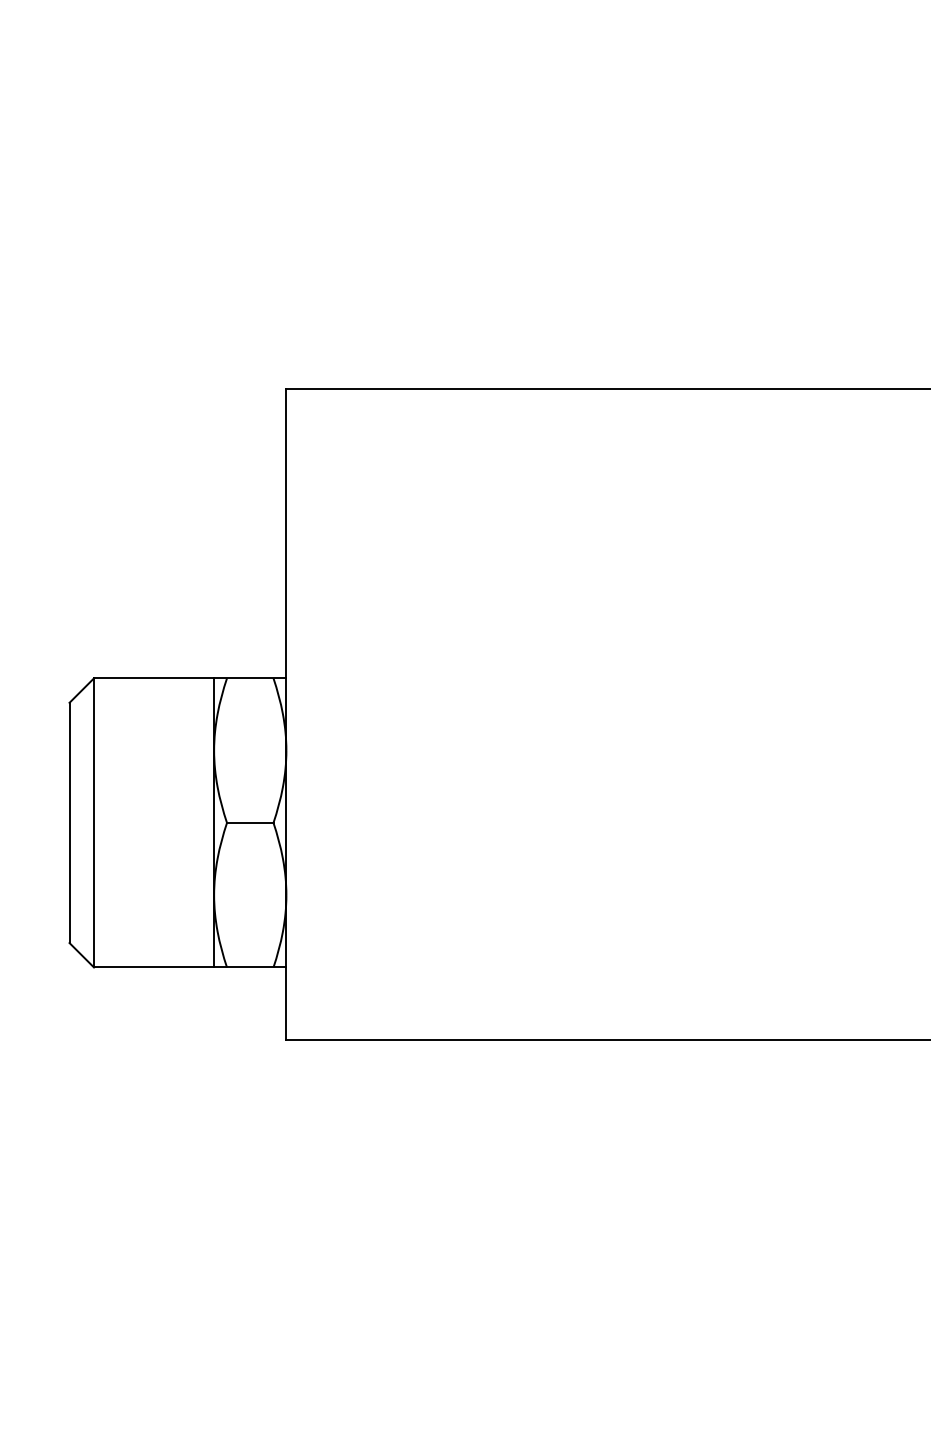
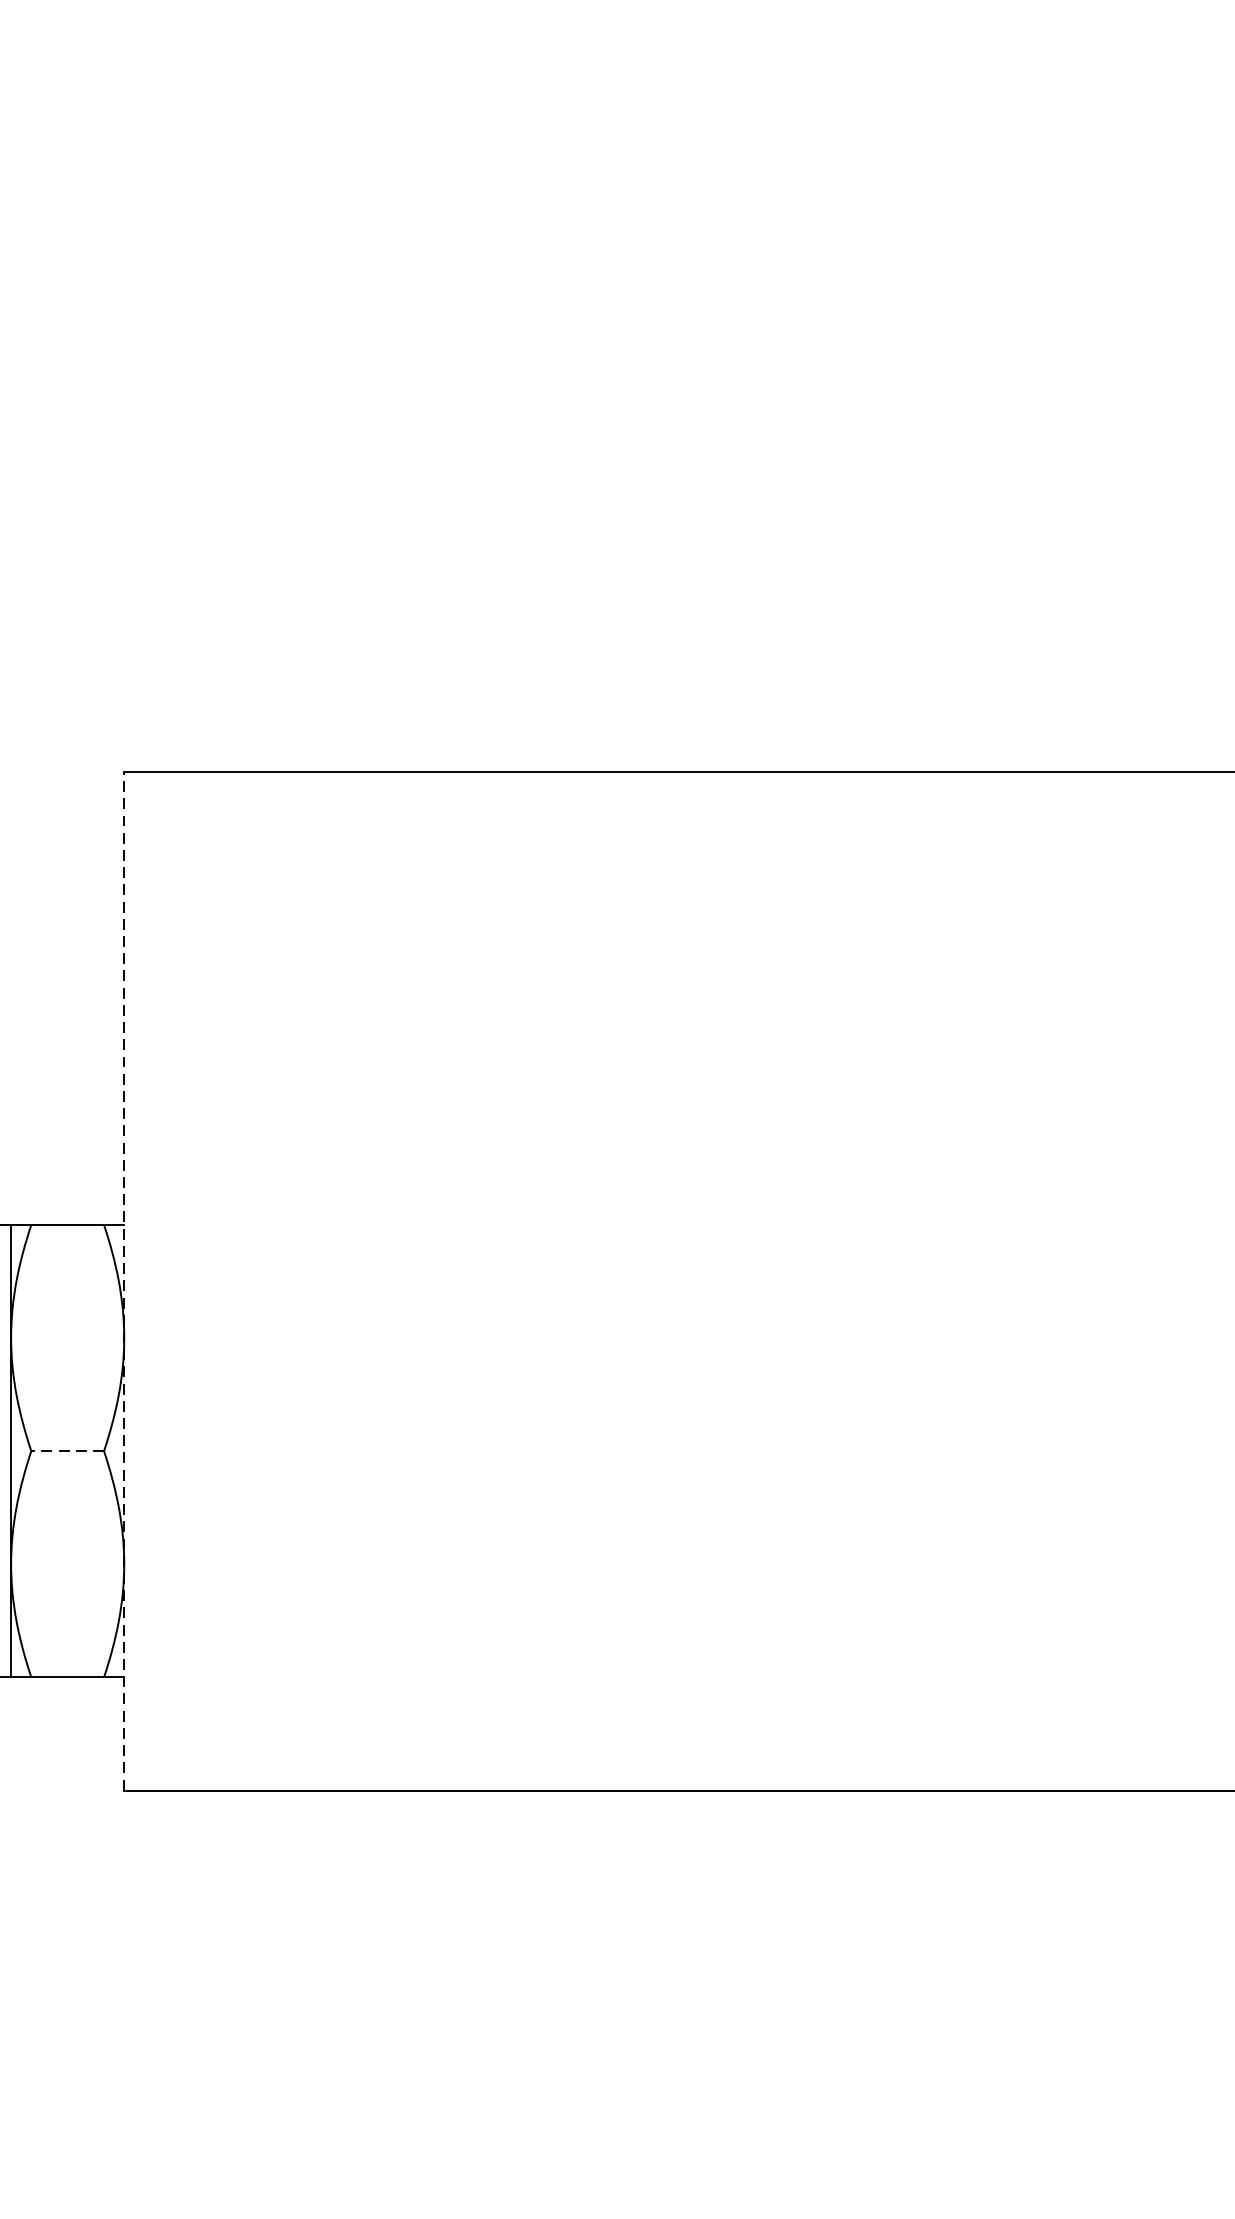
line: (286, 713) -> (124, 1279), solid -> dashed
line: (249, 822) -> (66, 1450), solid -> dashed

